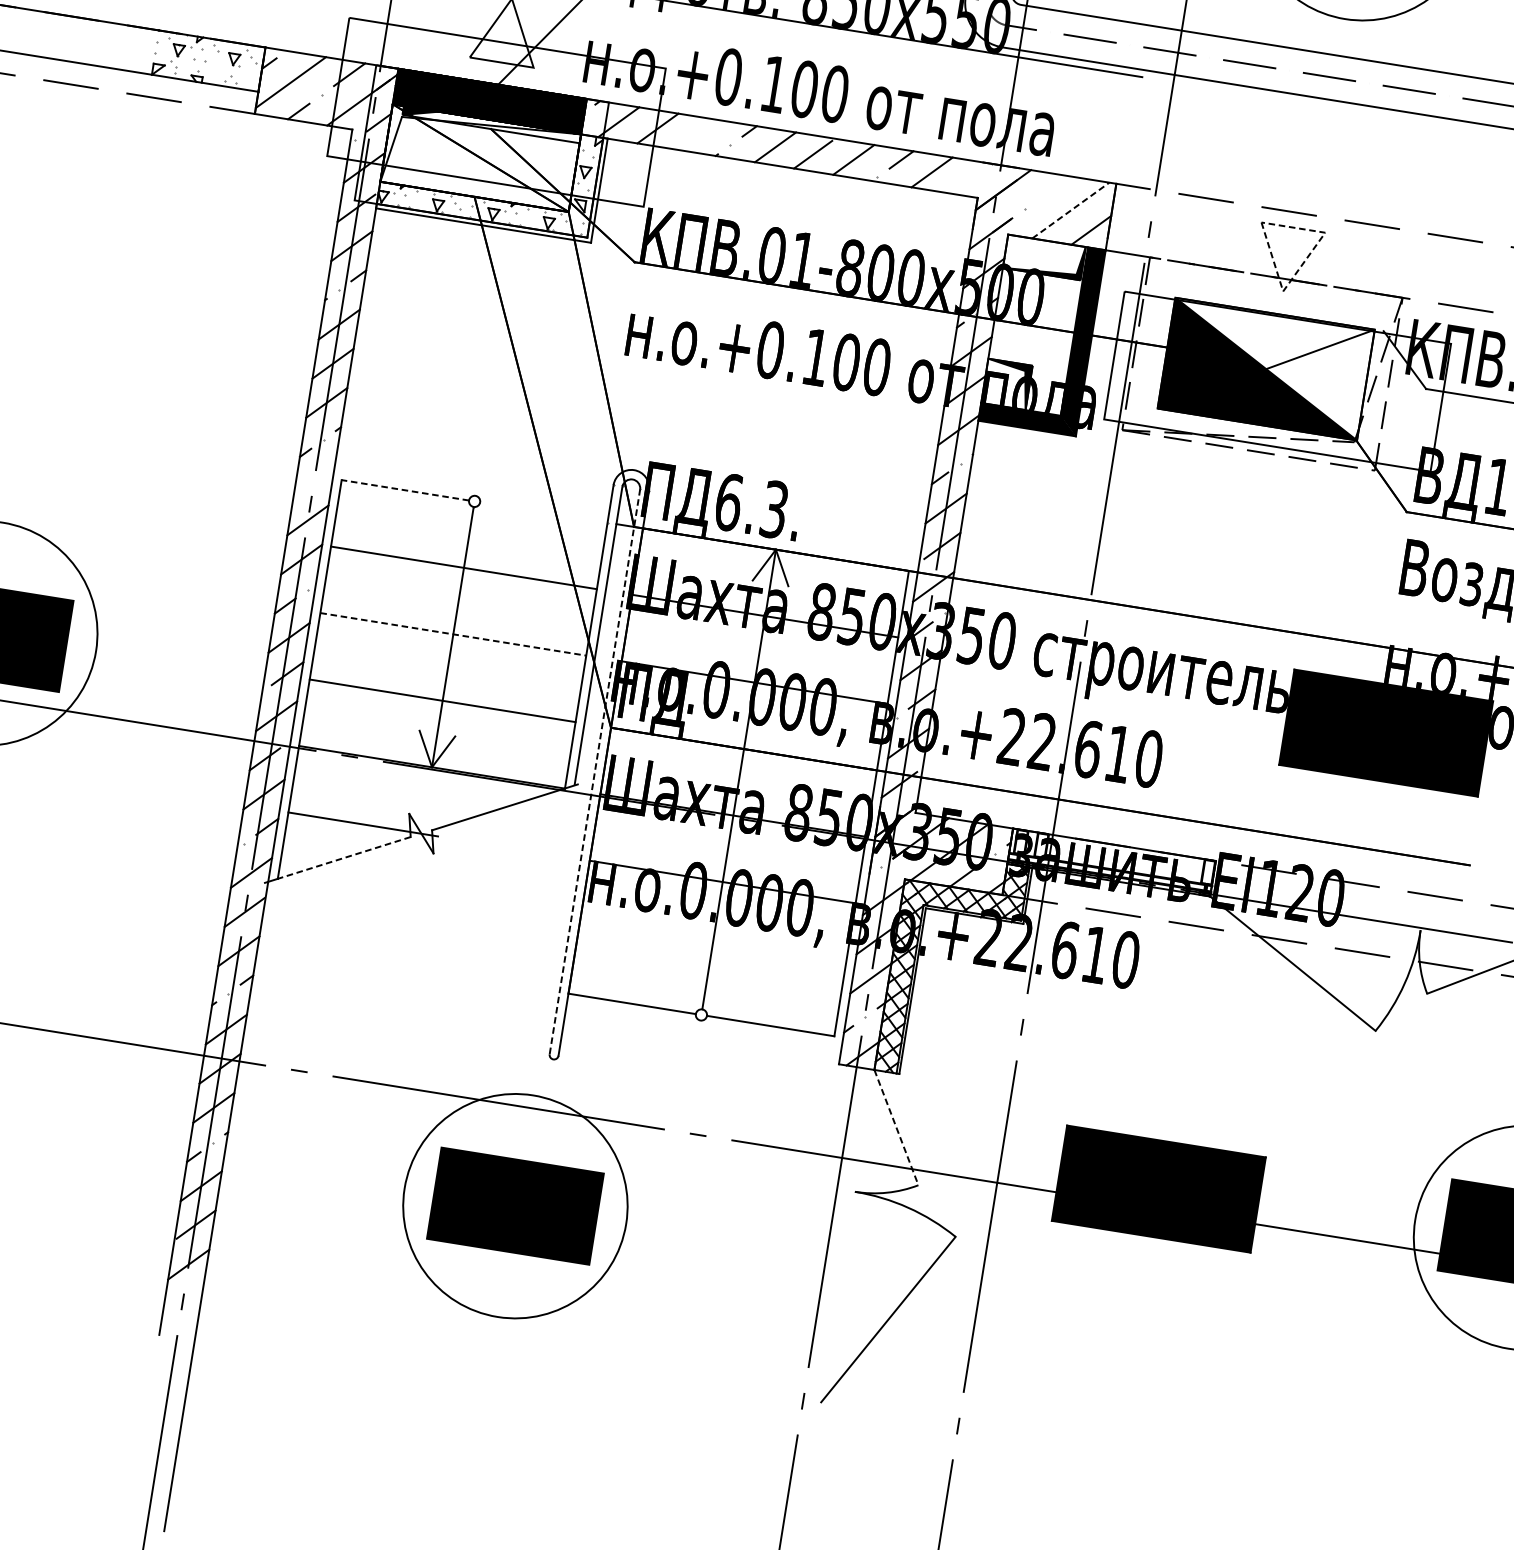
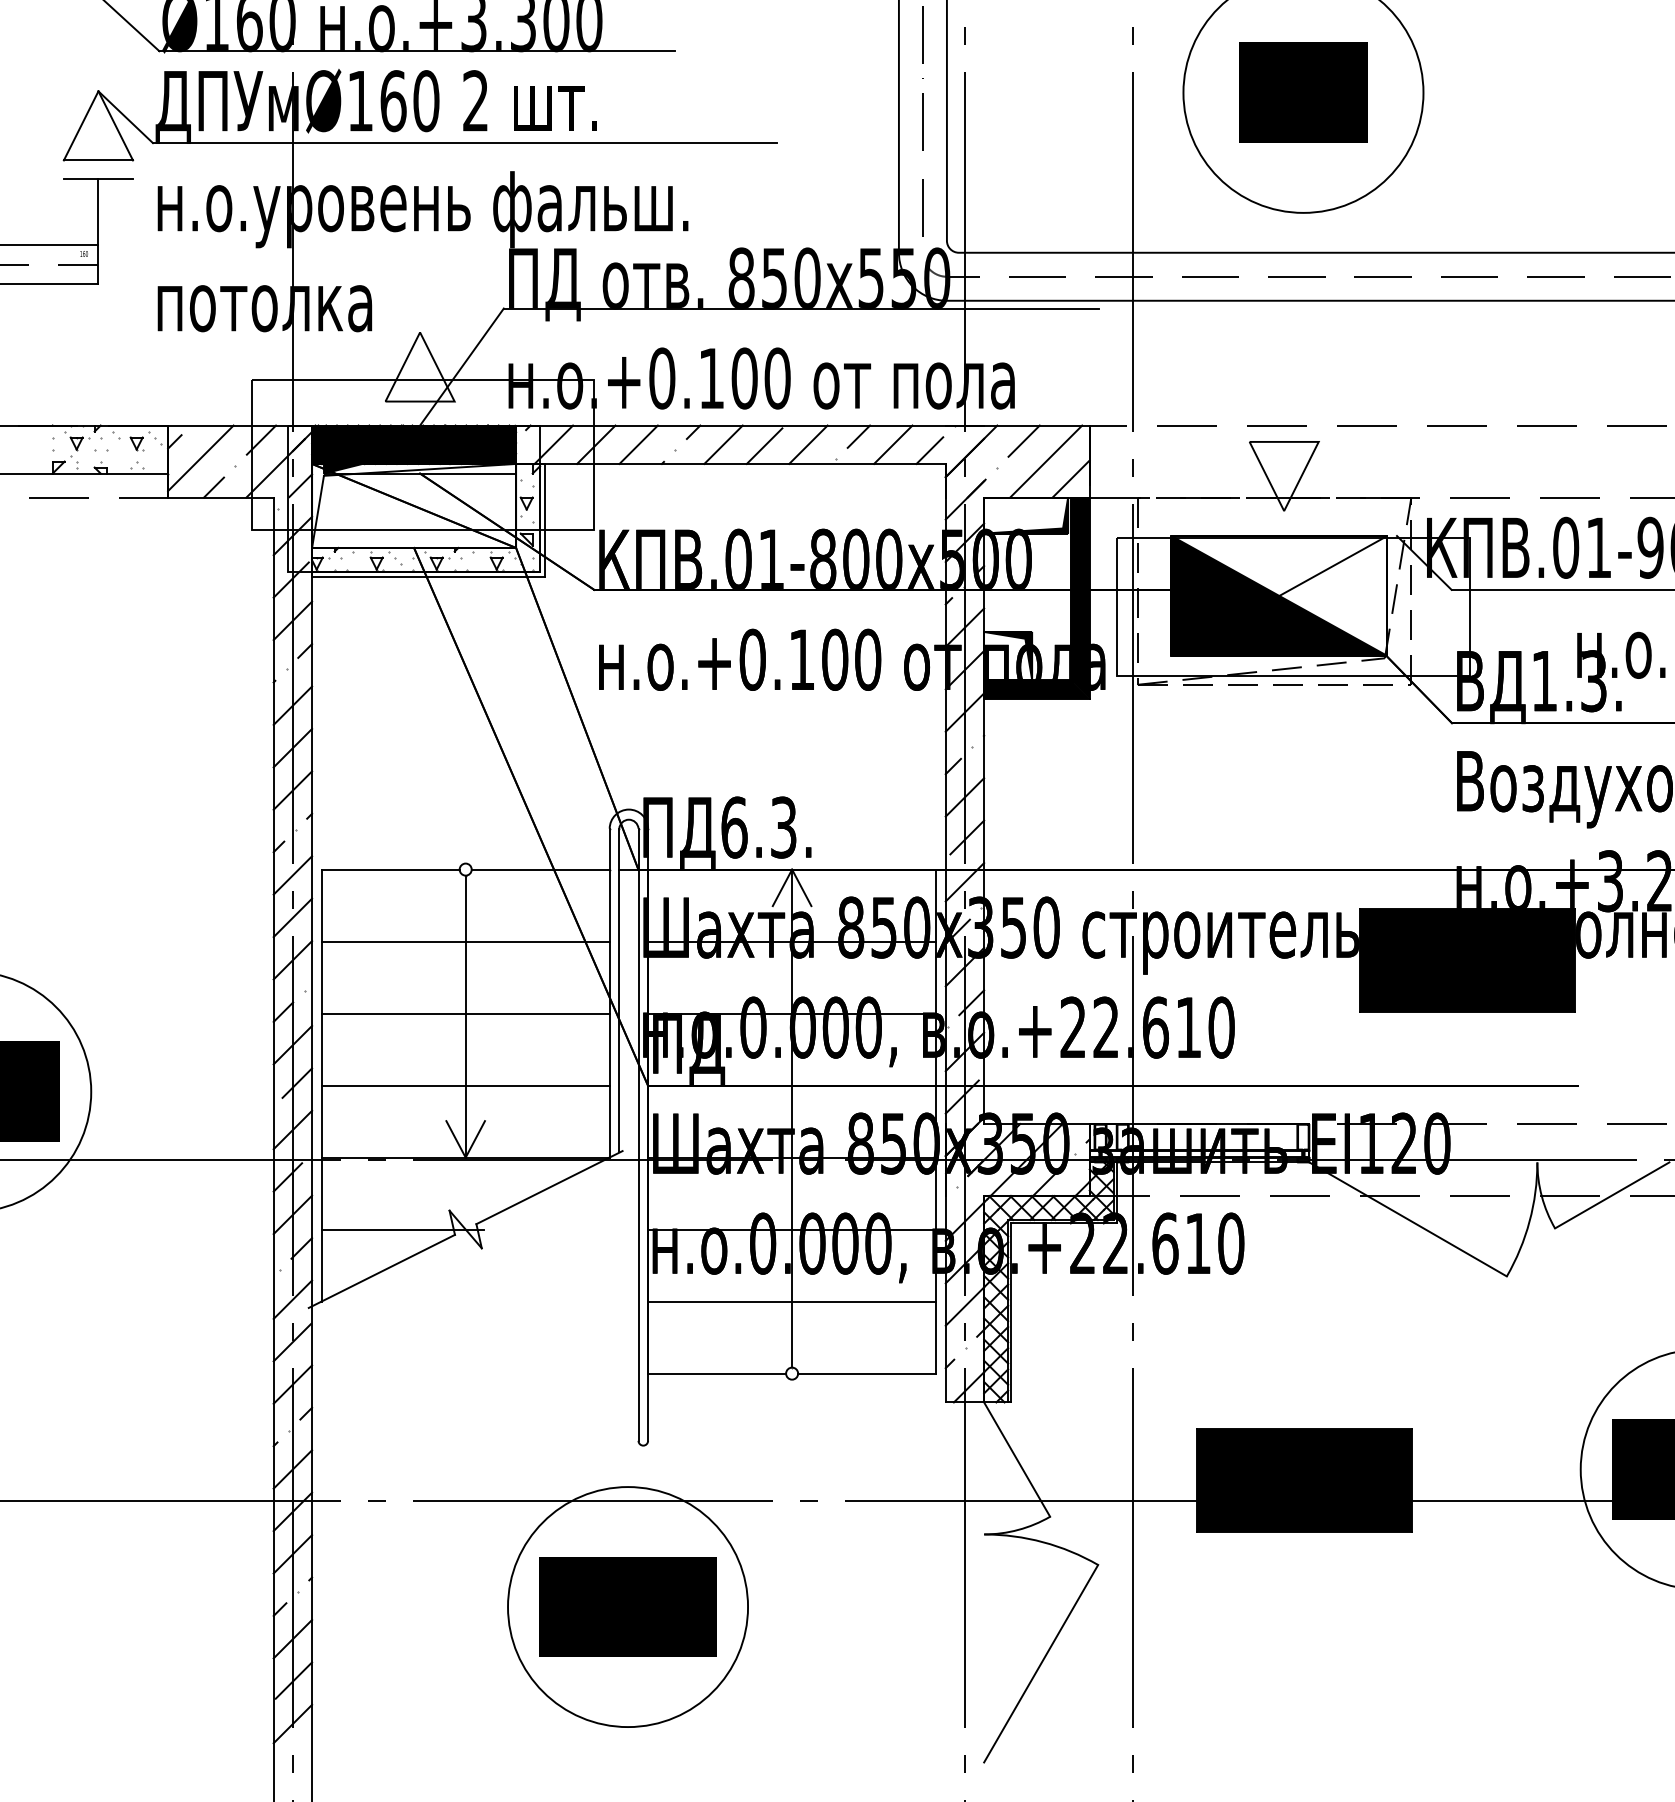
line: (697, 134) -> (638, 444), added
line: (964, 183) -> (929, 450), added
line: (1053, 187) -> (1023, 440), added
line: (1071, 210) -> (1046, 461), dashed -> solid
line: (1301, 265) -> (1299, 480), dashed -> solid
line: (313, 481) -> (292, 875), added
line: (405, 490) -> (390, 869), dashed -> solid
line: (543, 512) -> (540, 869), added
line: (454, 634) -> (466, 1013), dashed -> solid
line: (594, 772) -> (638, 1135), dashed -> solid
line: (344, 858) -> (388, 1268), dashed -> solid
line: (712, 948) -> (792, 1301), added
line: (896, 1128) -> (1017, 1460), dashed -> solid

